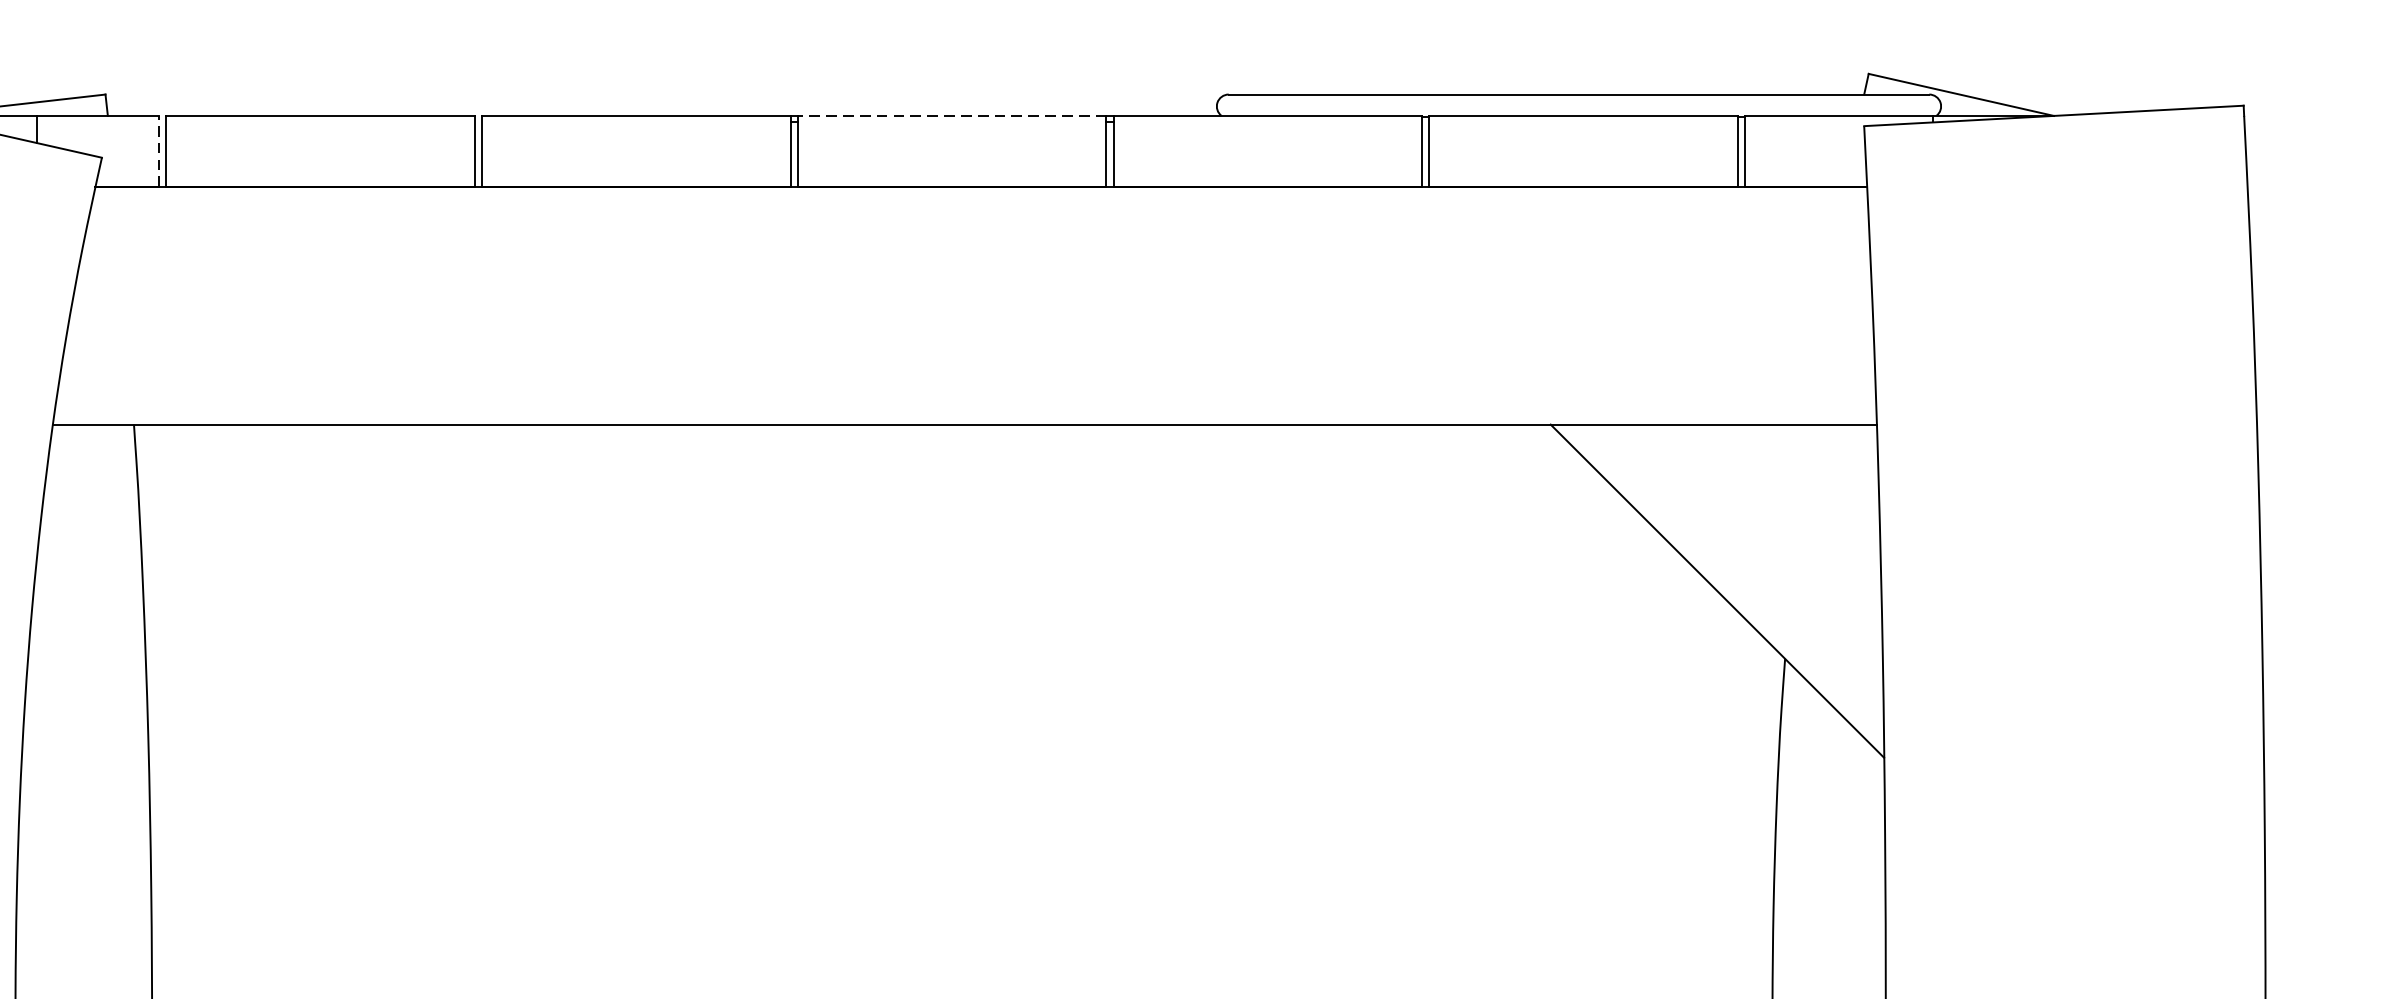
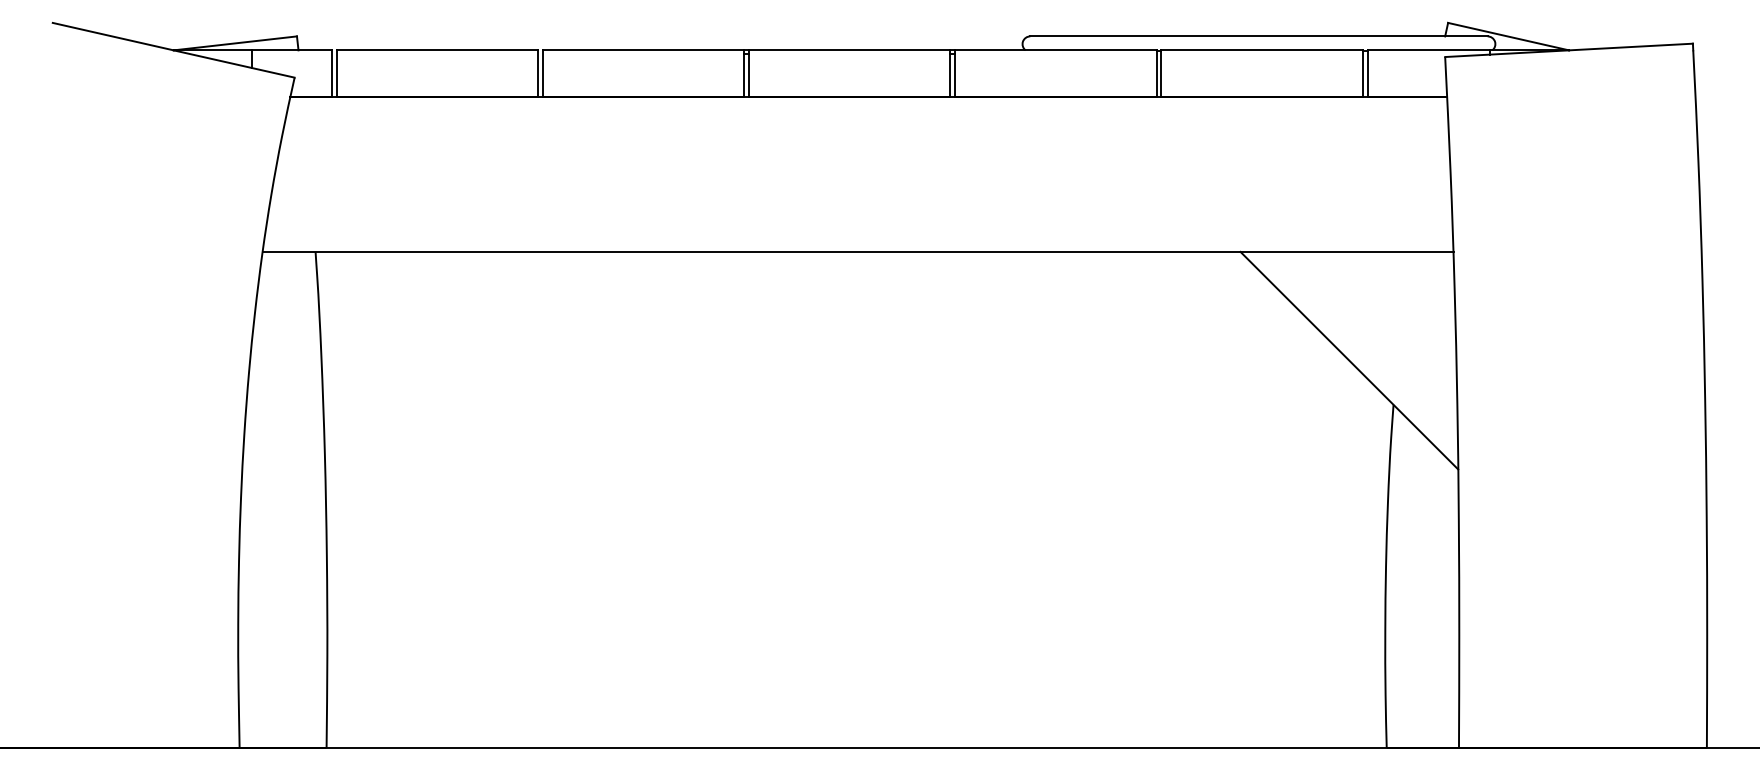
line: (951, 116) -> (849, 50), dashed -> solid
line: (158, 151) -> (331, 73), dashed -> solid

